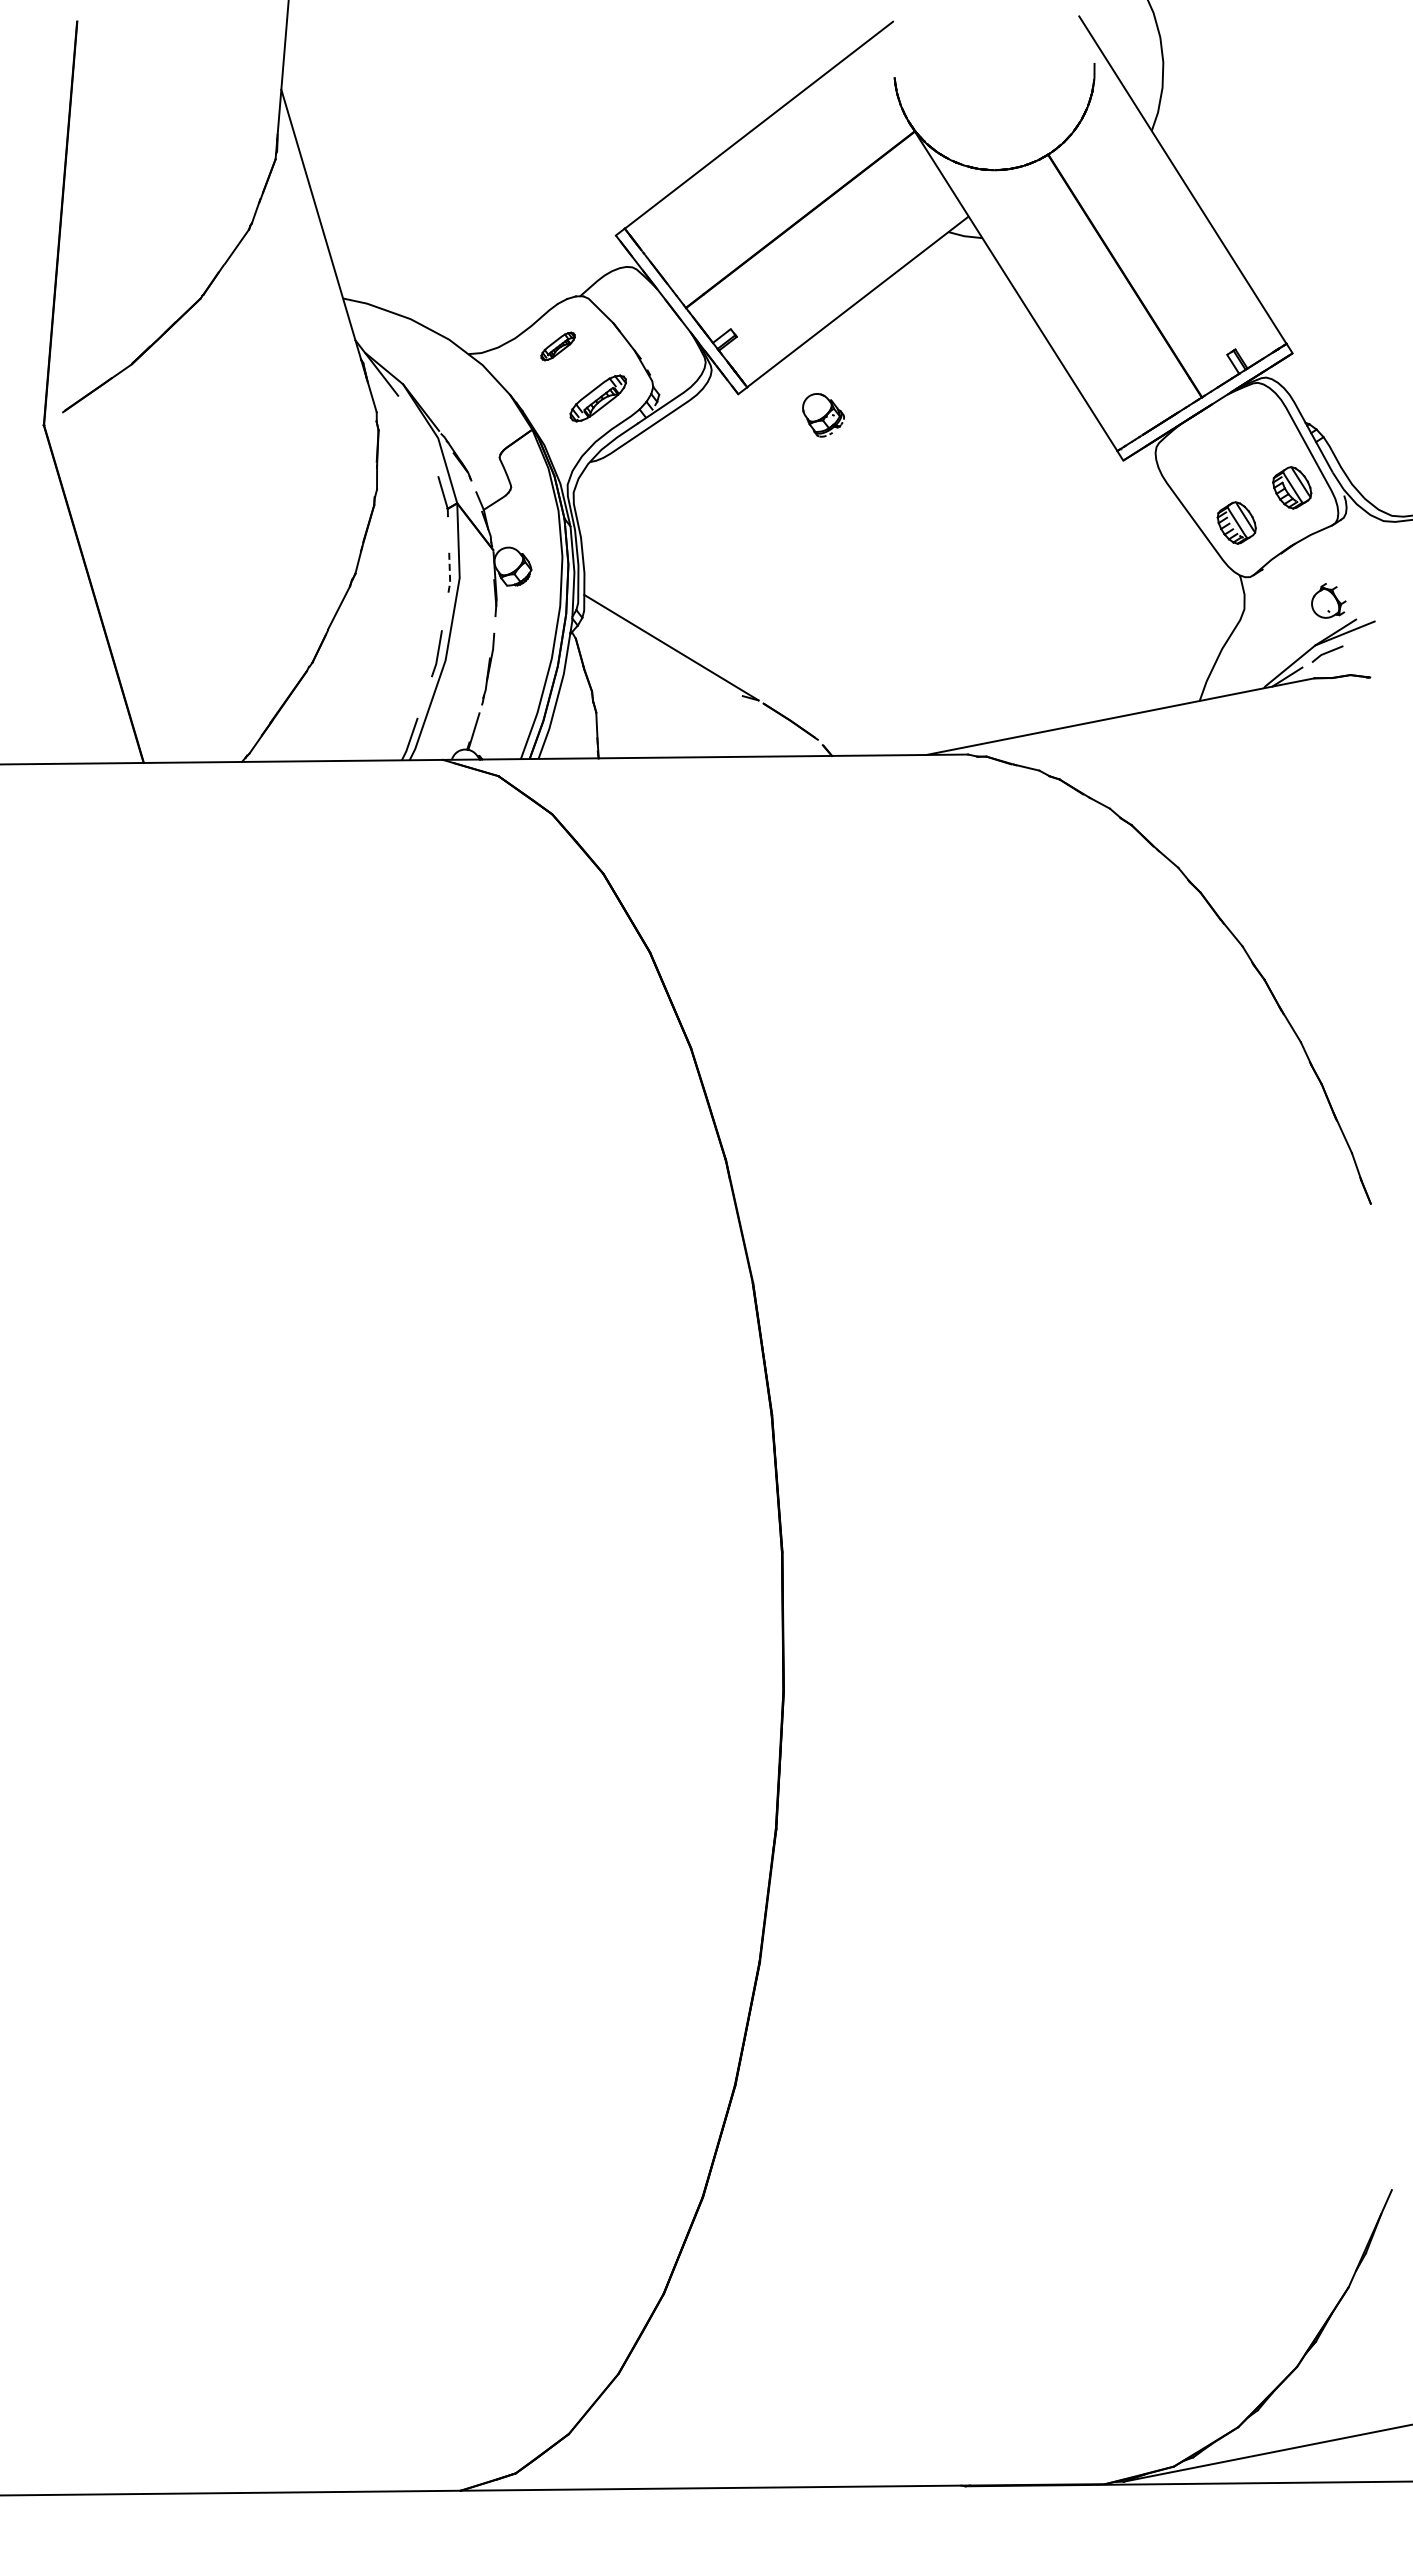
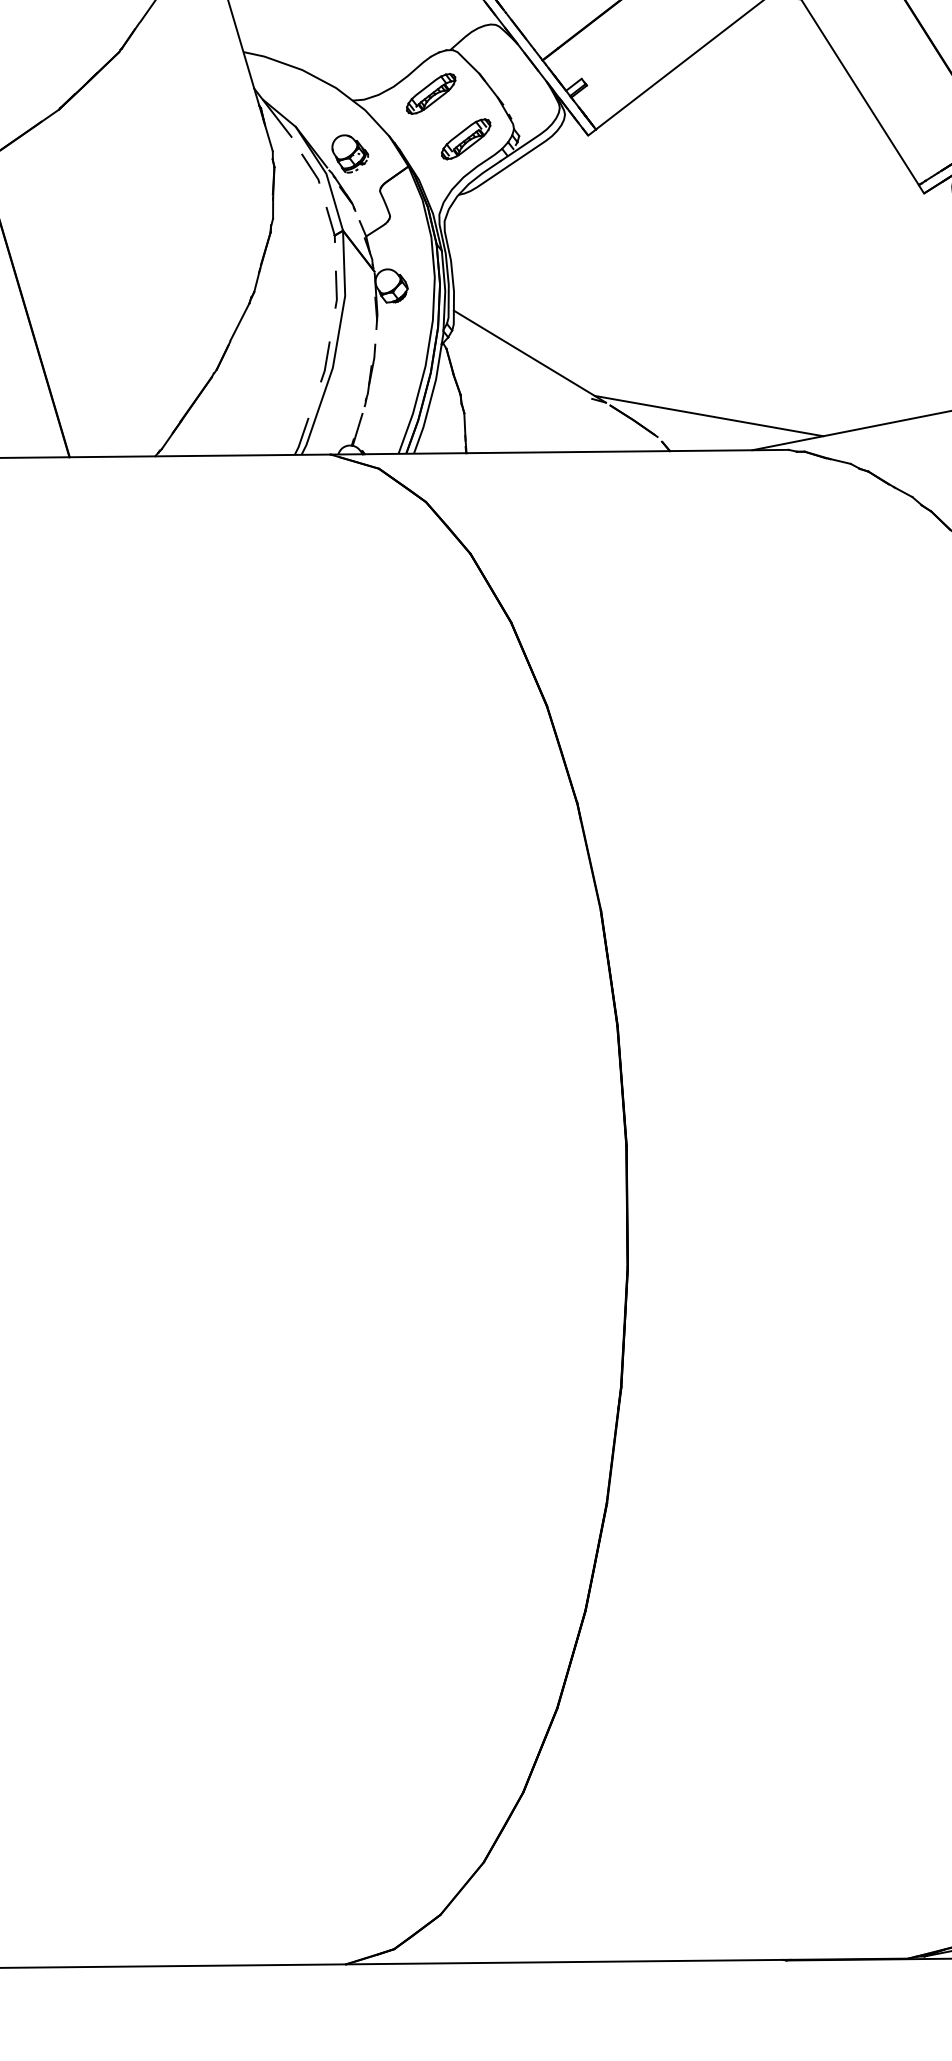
part: (557, 346) -> (430, 93), size x1.67
part: (823, 415) -> (350, 154), moved
line: (419, 431) -> (310, 168), added
line: (449, 571) -> (336, 290), dashed -> solid
line: (876, 715) -> (708, 415), added

